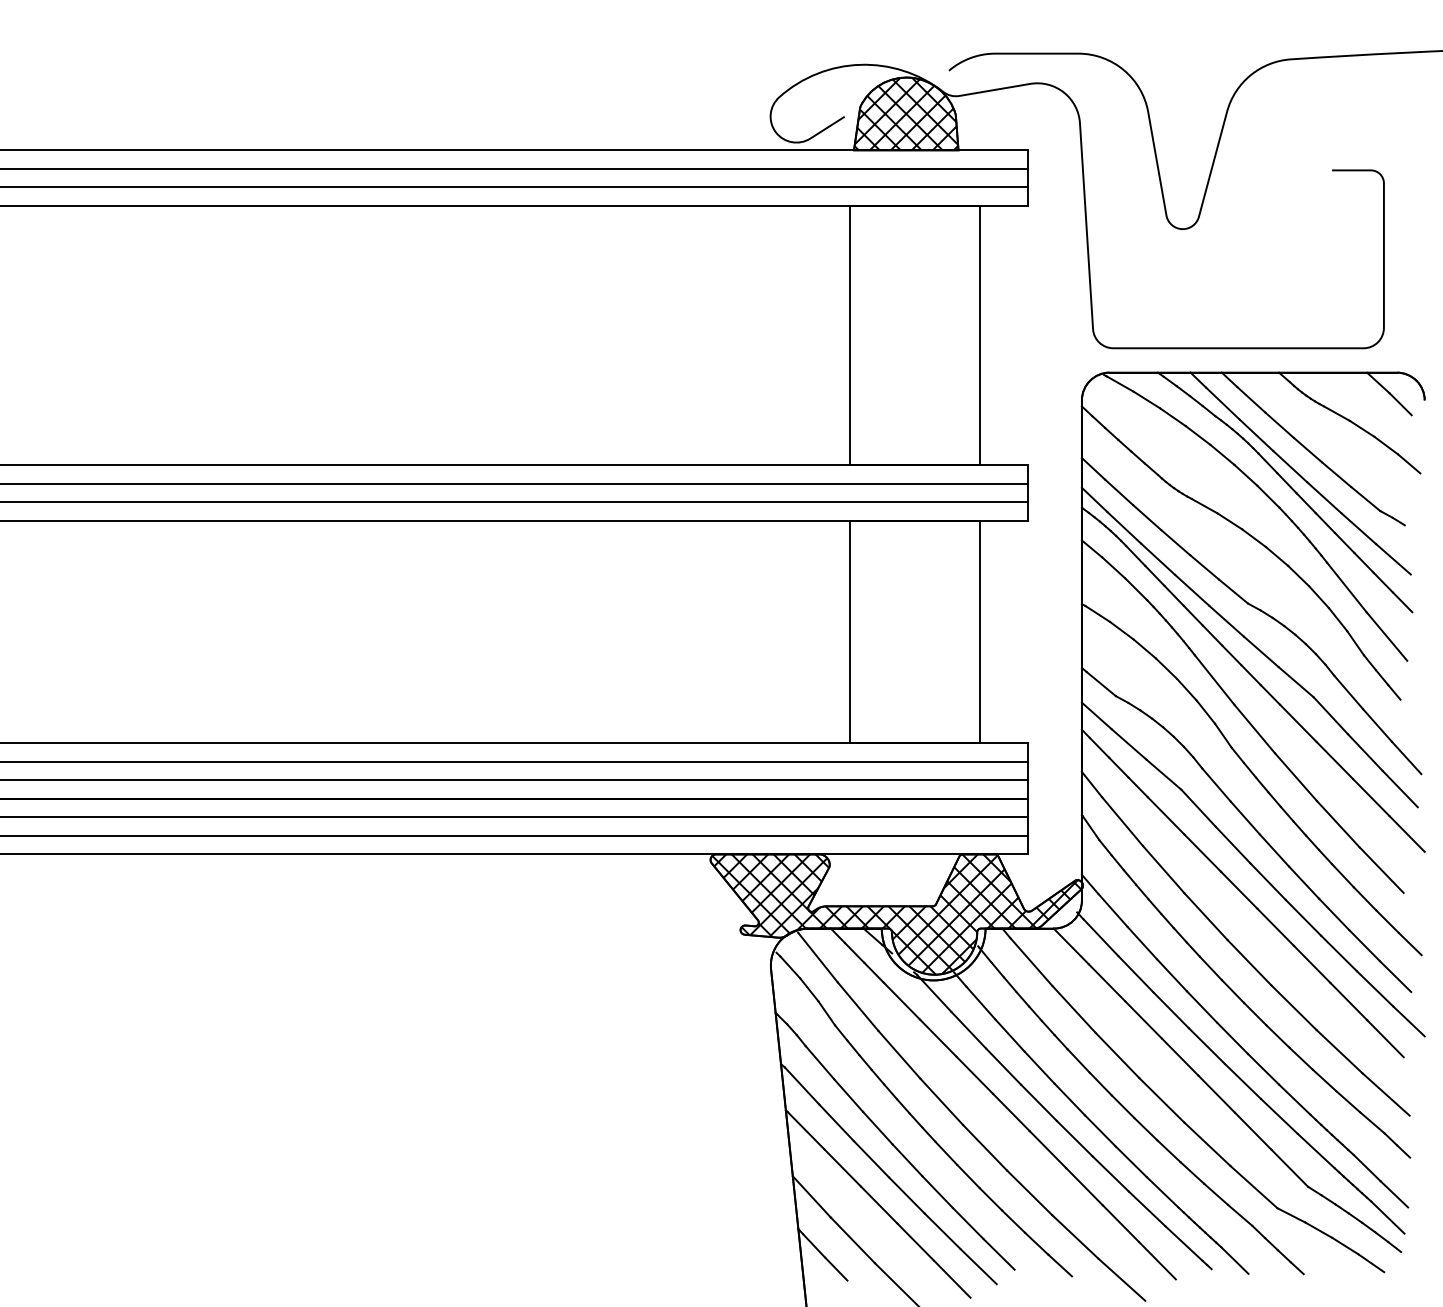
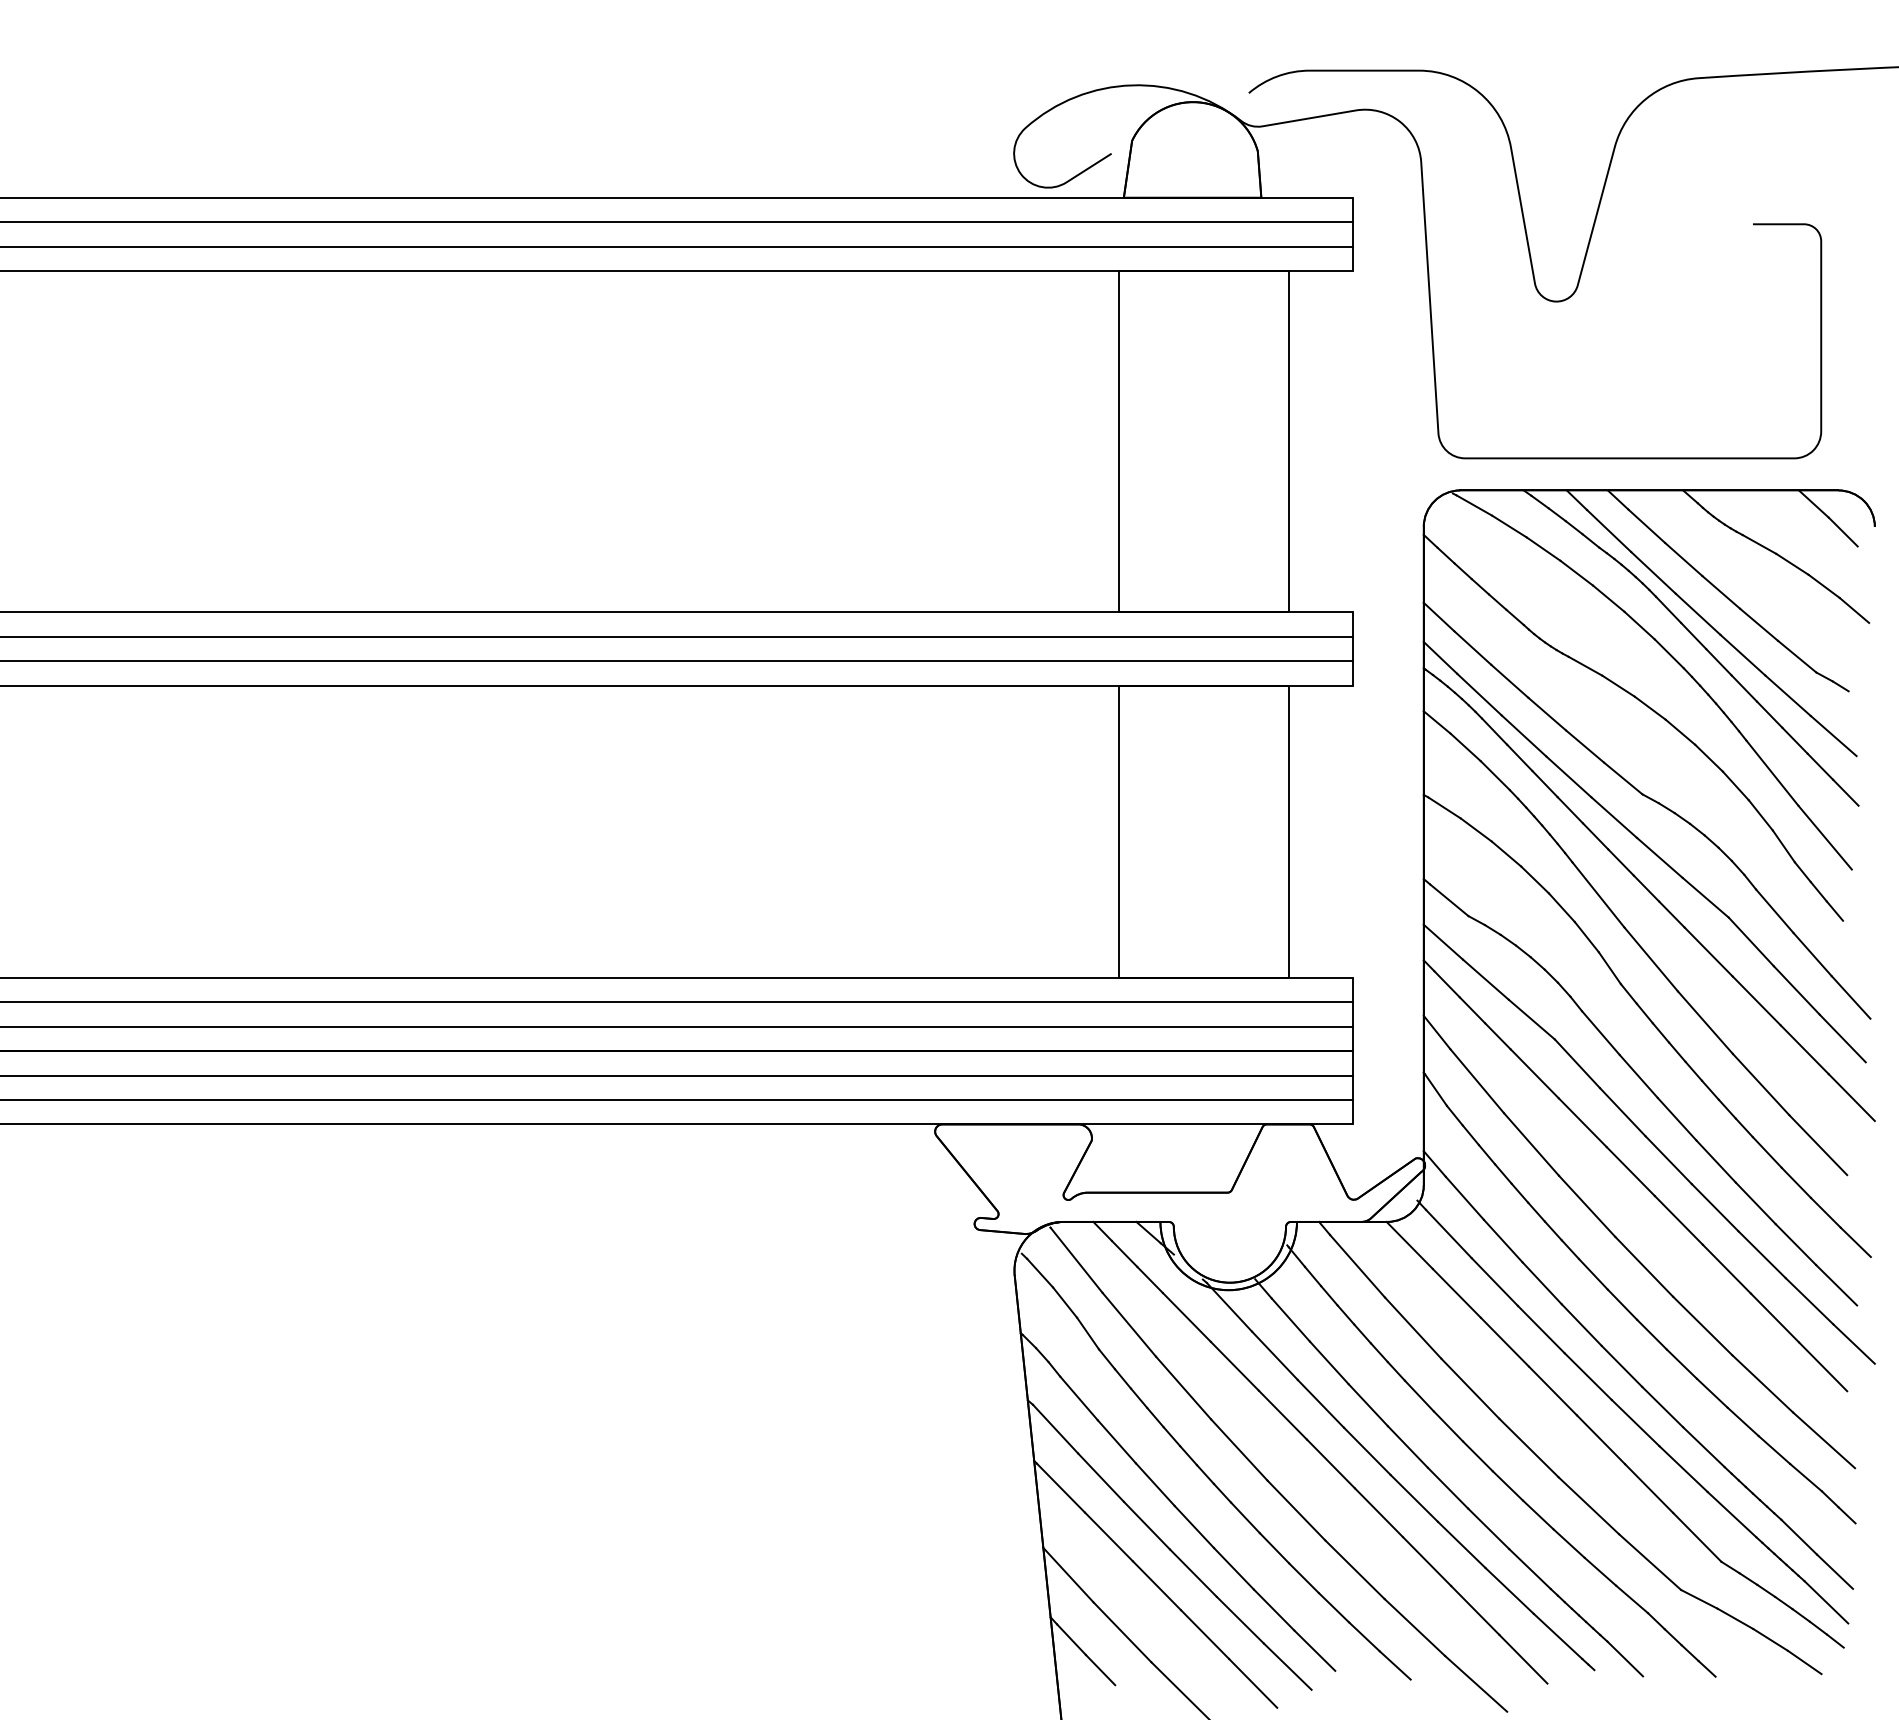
hatch: (906, 113) -> (1192, 149), removed
hatch: (896, 914) -> (1179, 1203), removed

